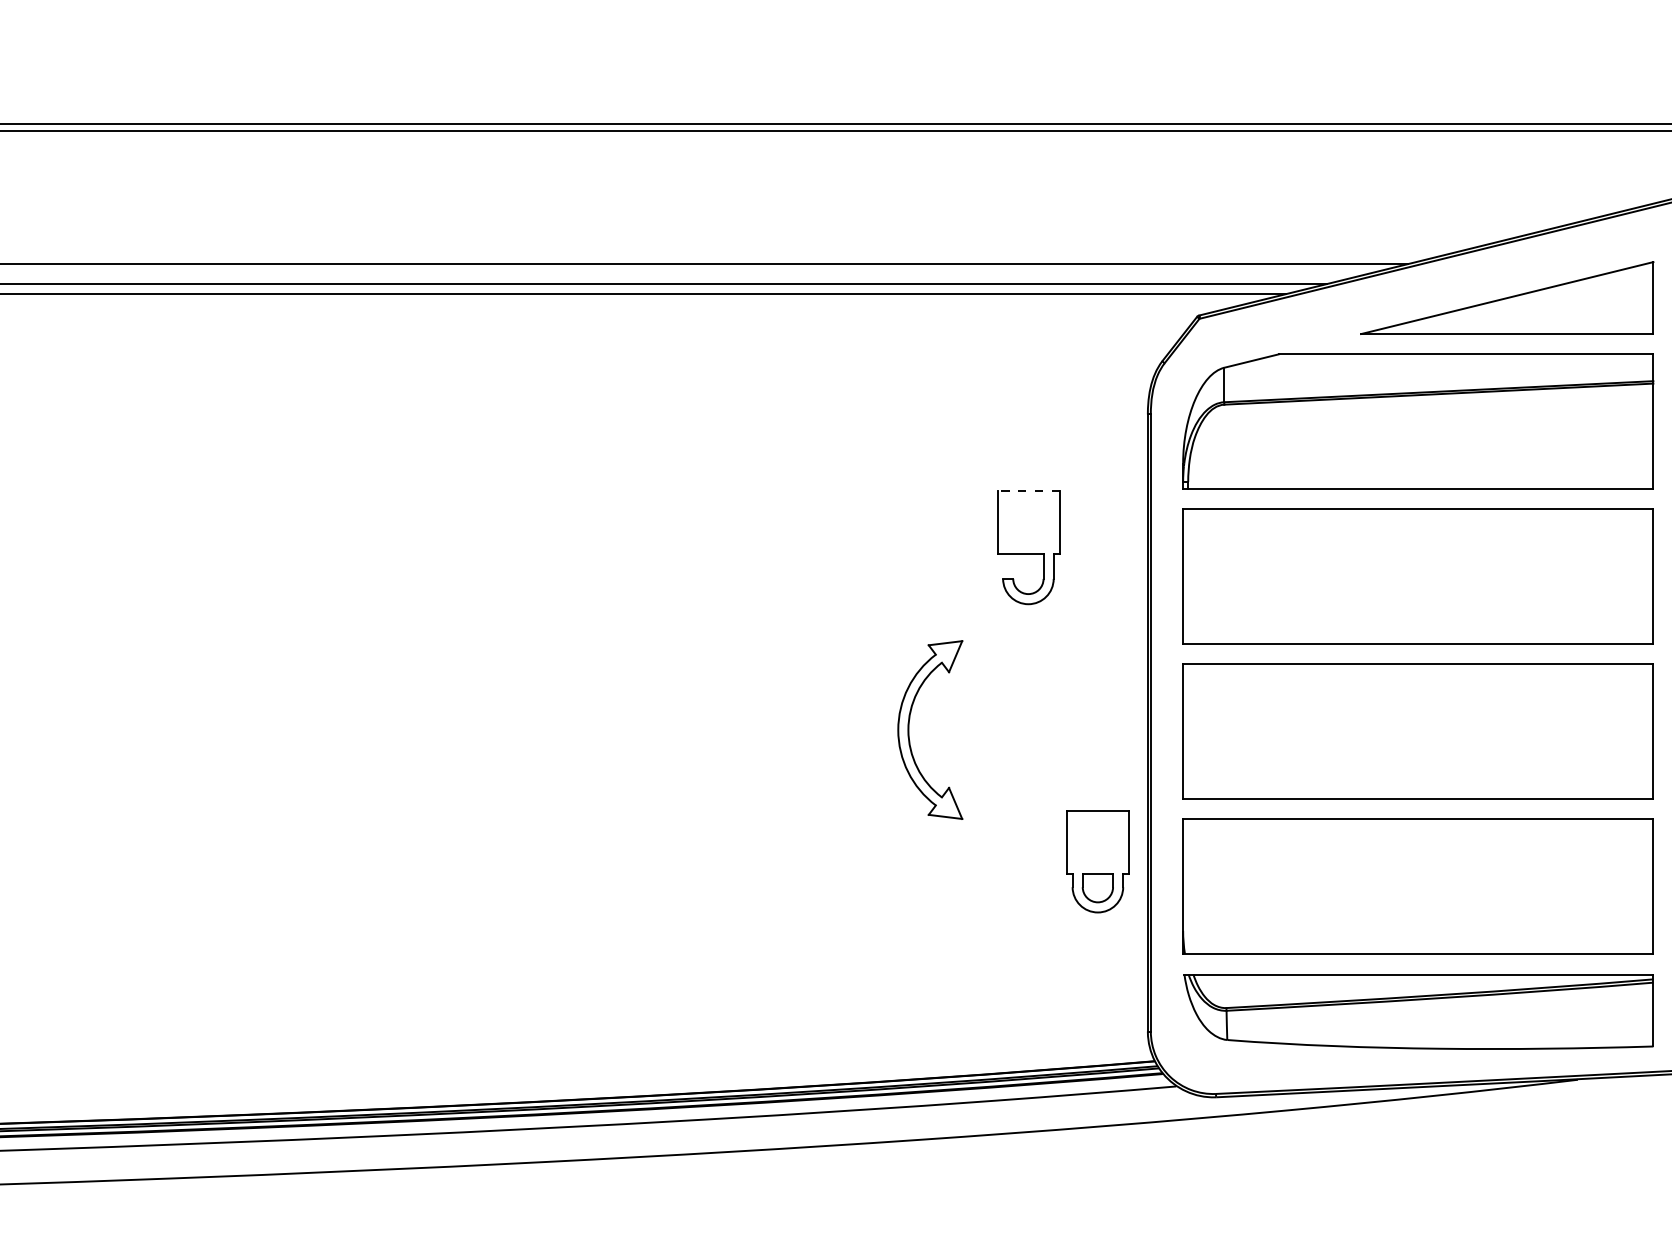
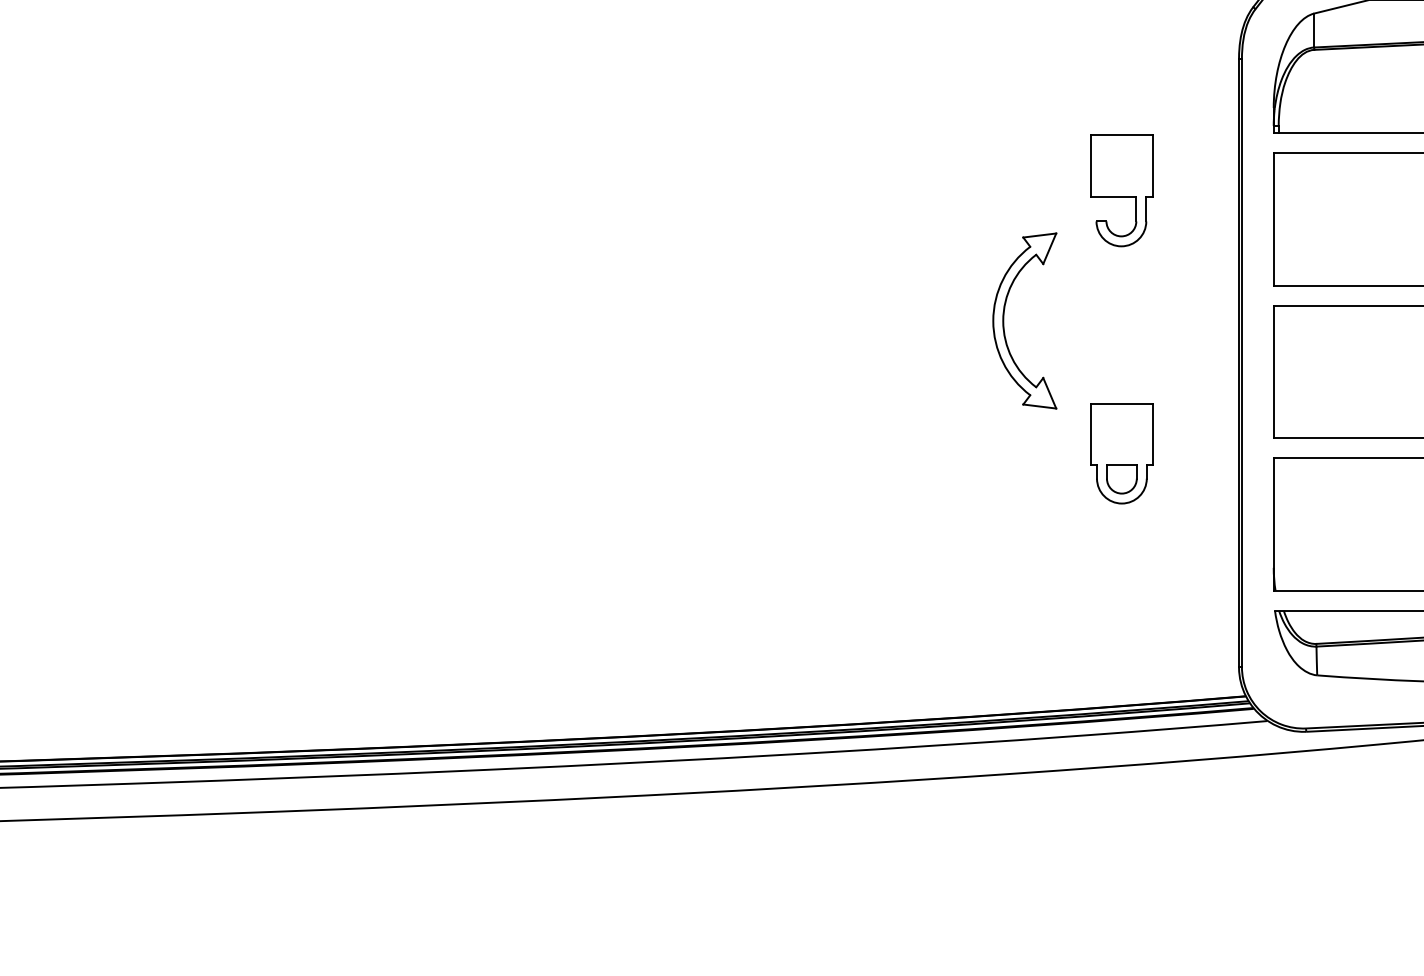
line: (1028, 491) -> (1121, 135), dashed -> solid
part: (909, 729) -> (1004, 320), moved
part: (1097, 861) -> (1121, 453), moved

